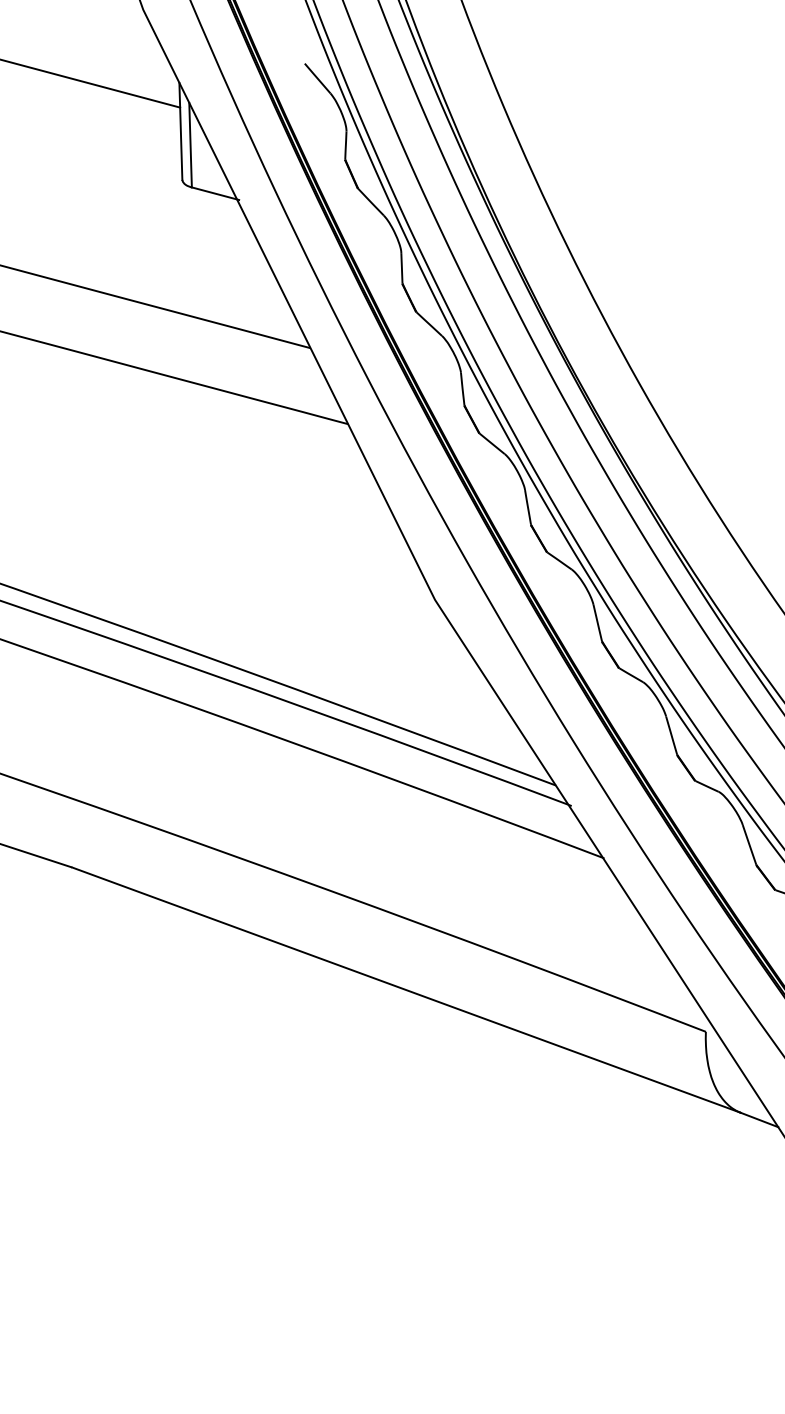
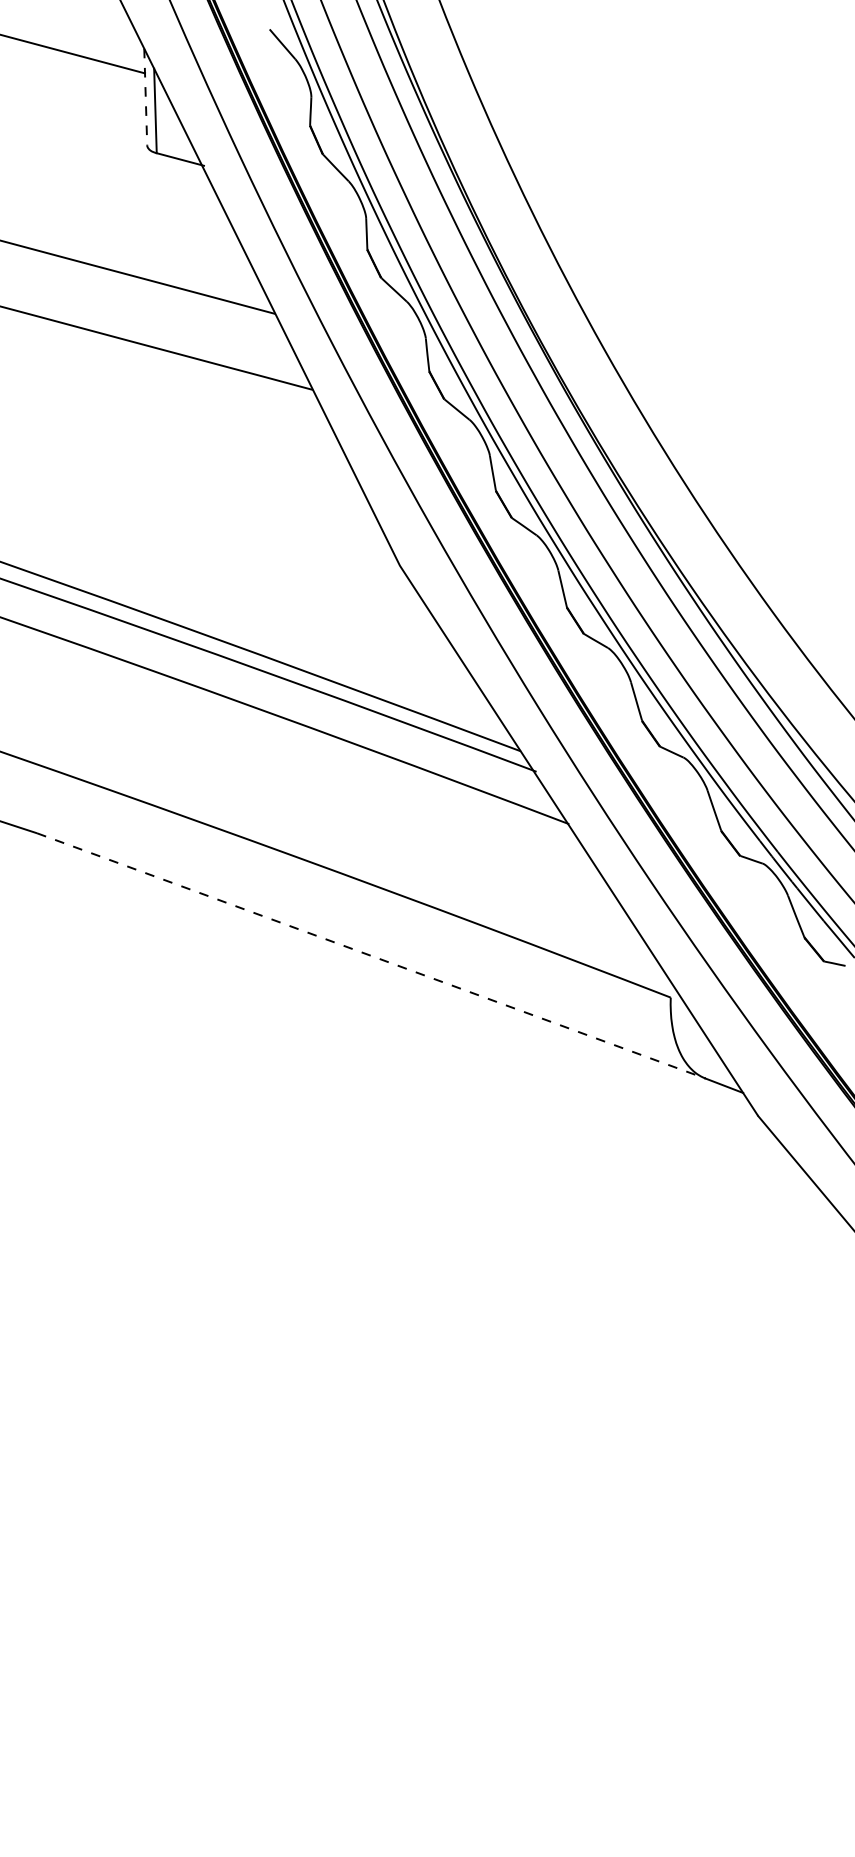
line: (180, 131) -> (145, 97), solid -> dashed
line: (406, 990) -> (371, 956), solid -> dashed

